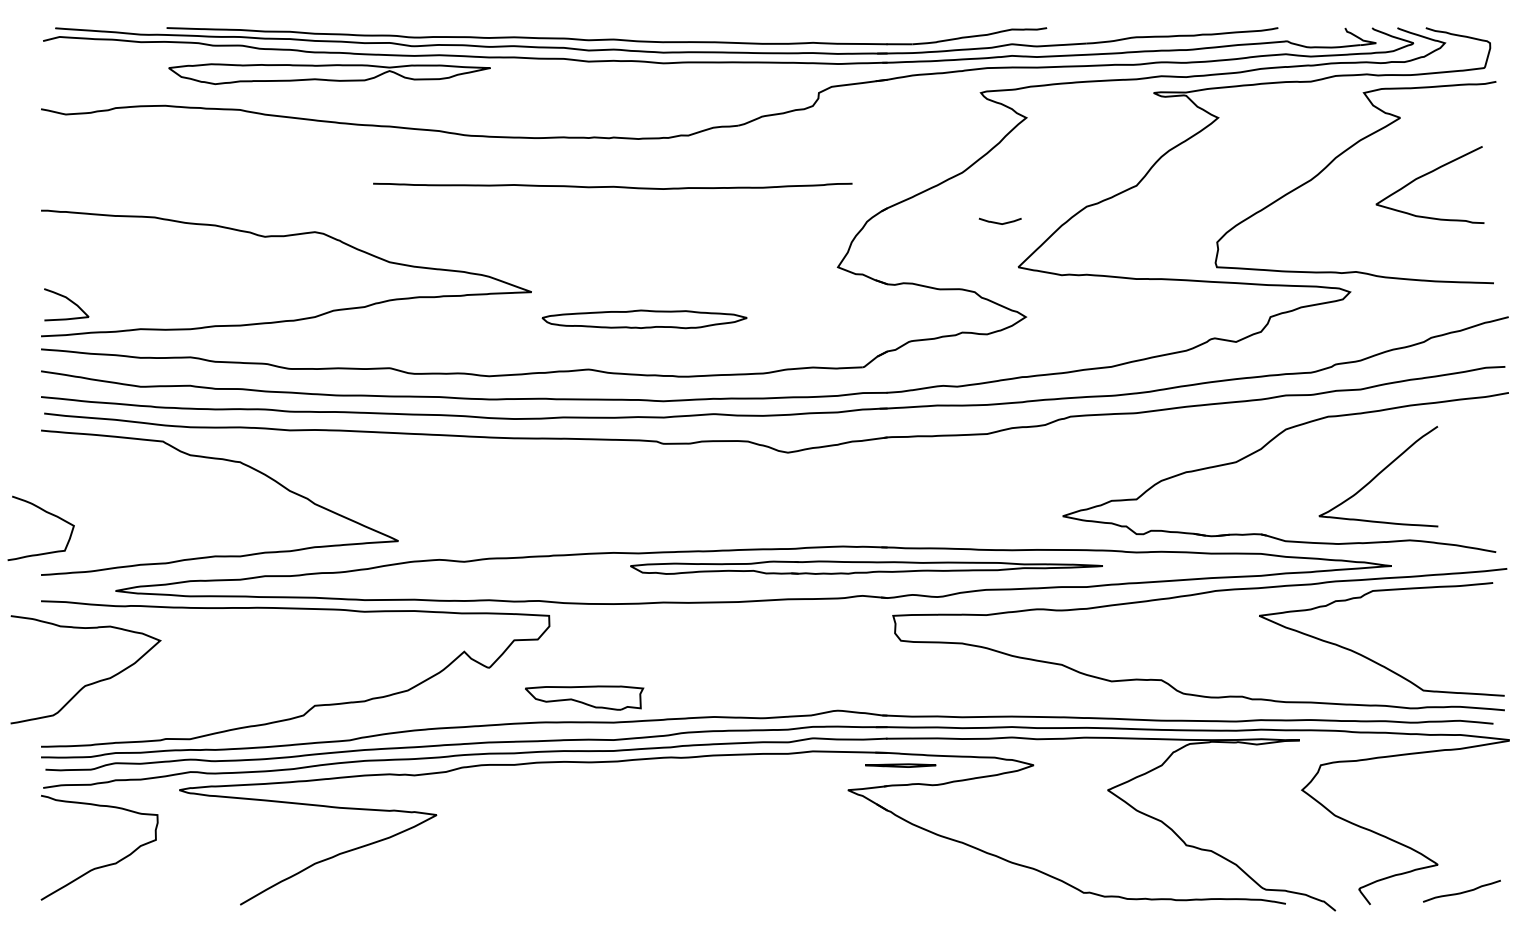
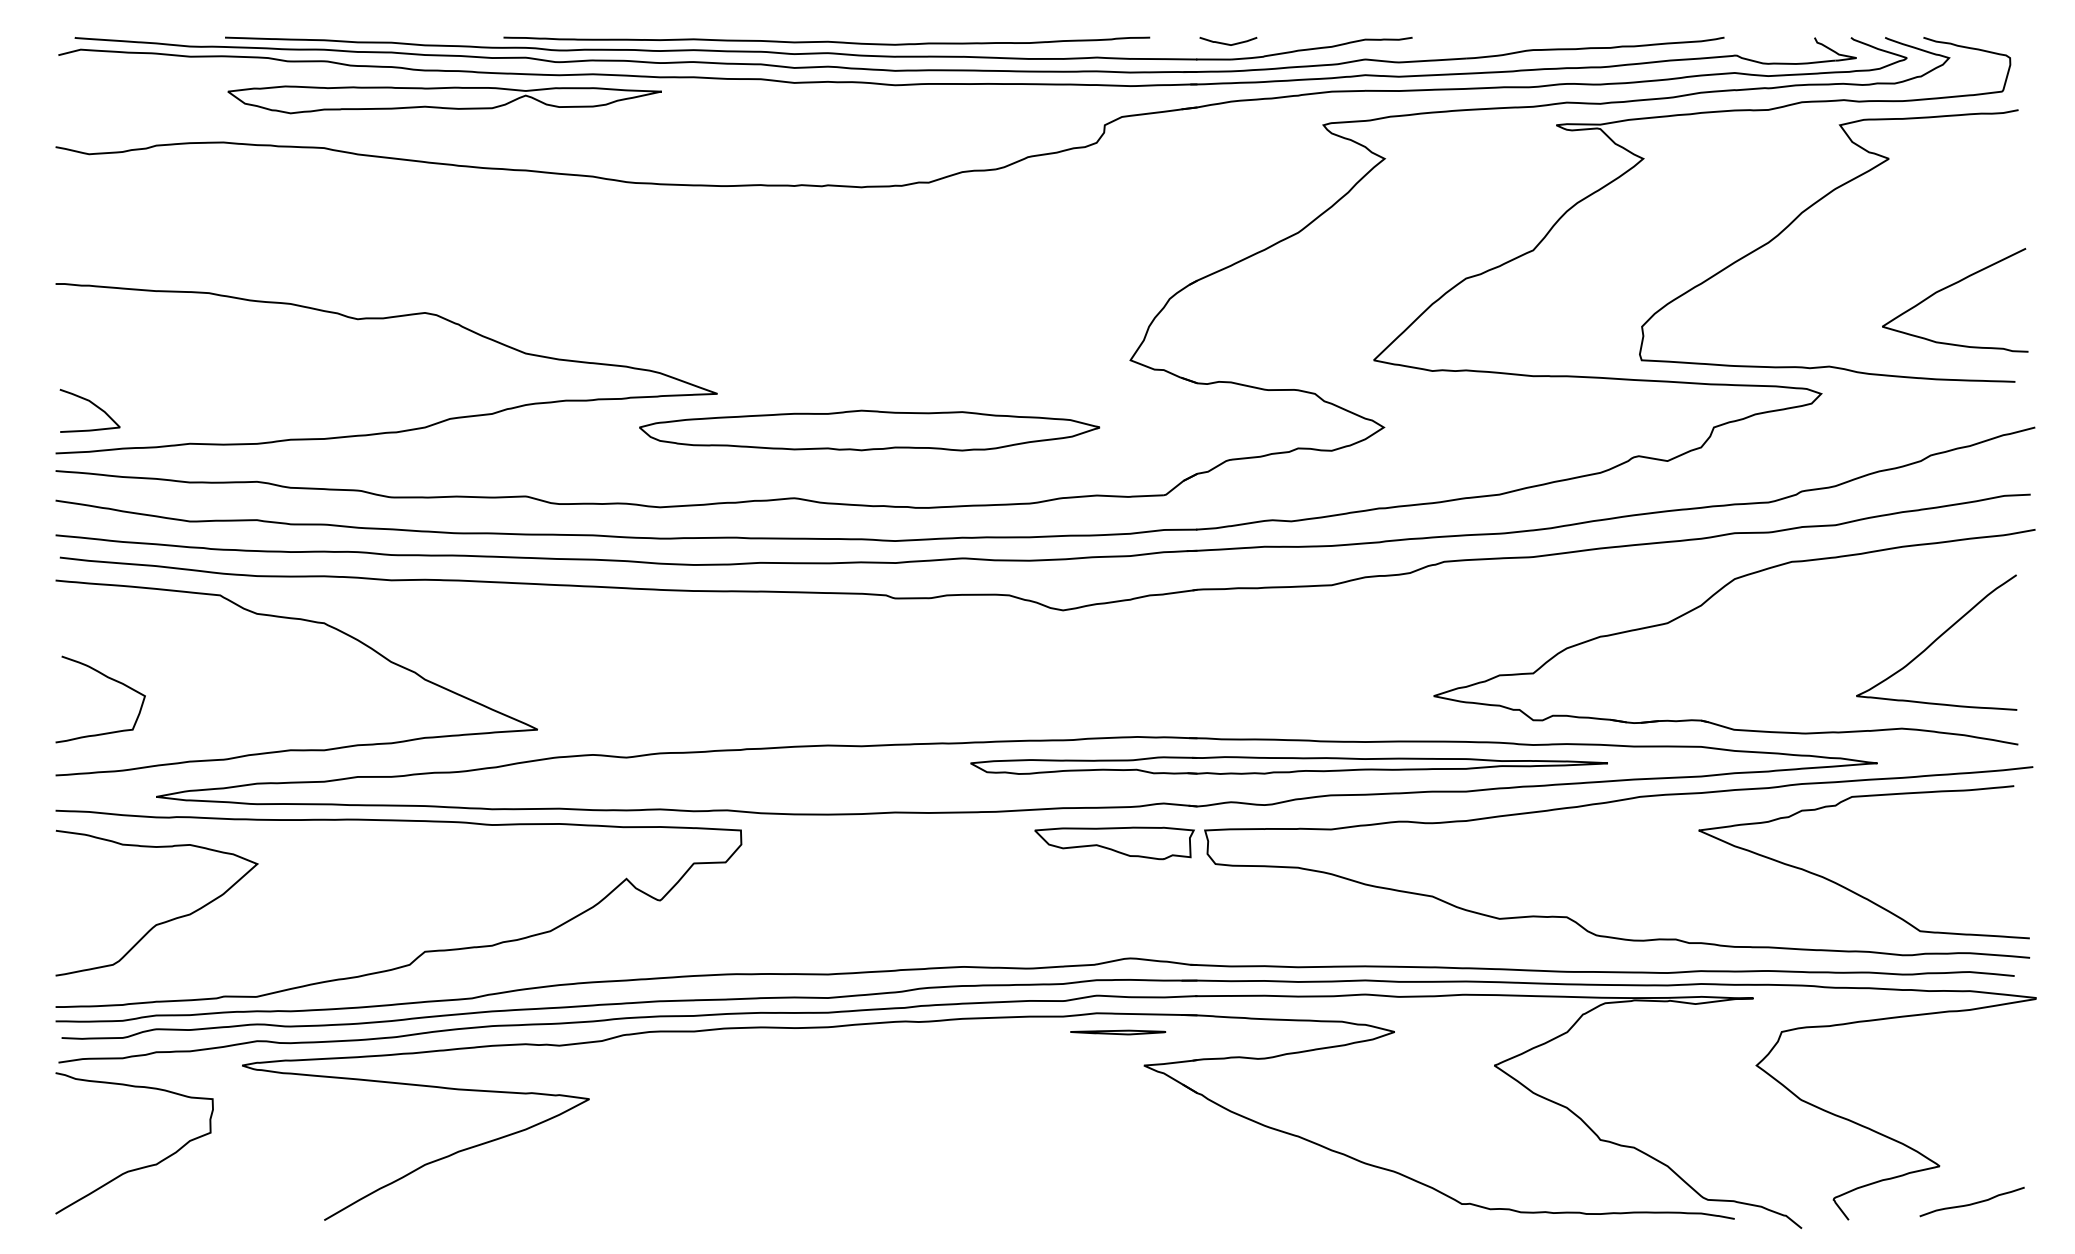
curve: (1425, 175) -> (1949, 287), moved
curve: (612, 185) -> (826, 40), moved
curve: (1000, 222) -> (1228, 43), moved
part: (644, 319) -> (869, 430), size x1.67
curve: (1377, 475) -> (1935, 641), moved
curve: (46, 512) -> (107, 678), moved
part: (866, 567) -> (1288, 765), moved
curve: (90, 683) -> (163, 921), moved
part: (584, 698) -> (1114, 843), moved
part: (900, 765) -> (1118, 1032), moved

